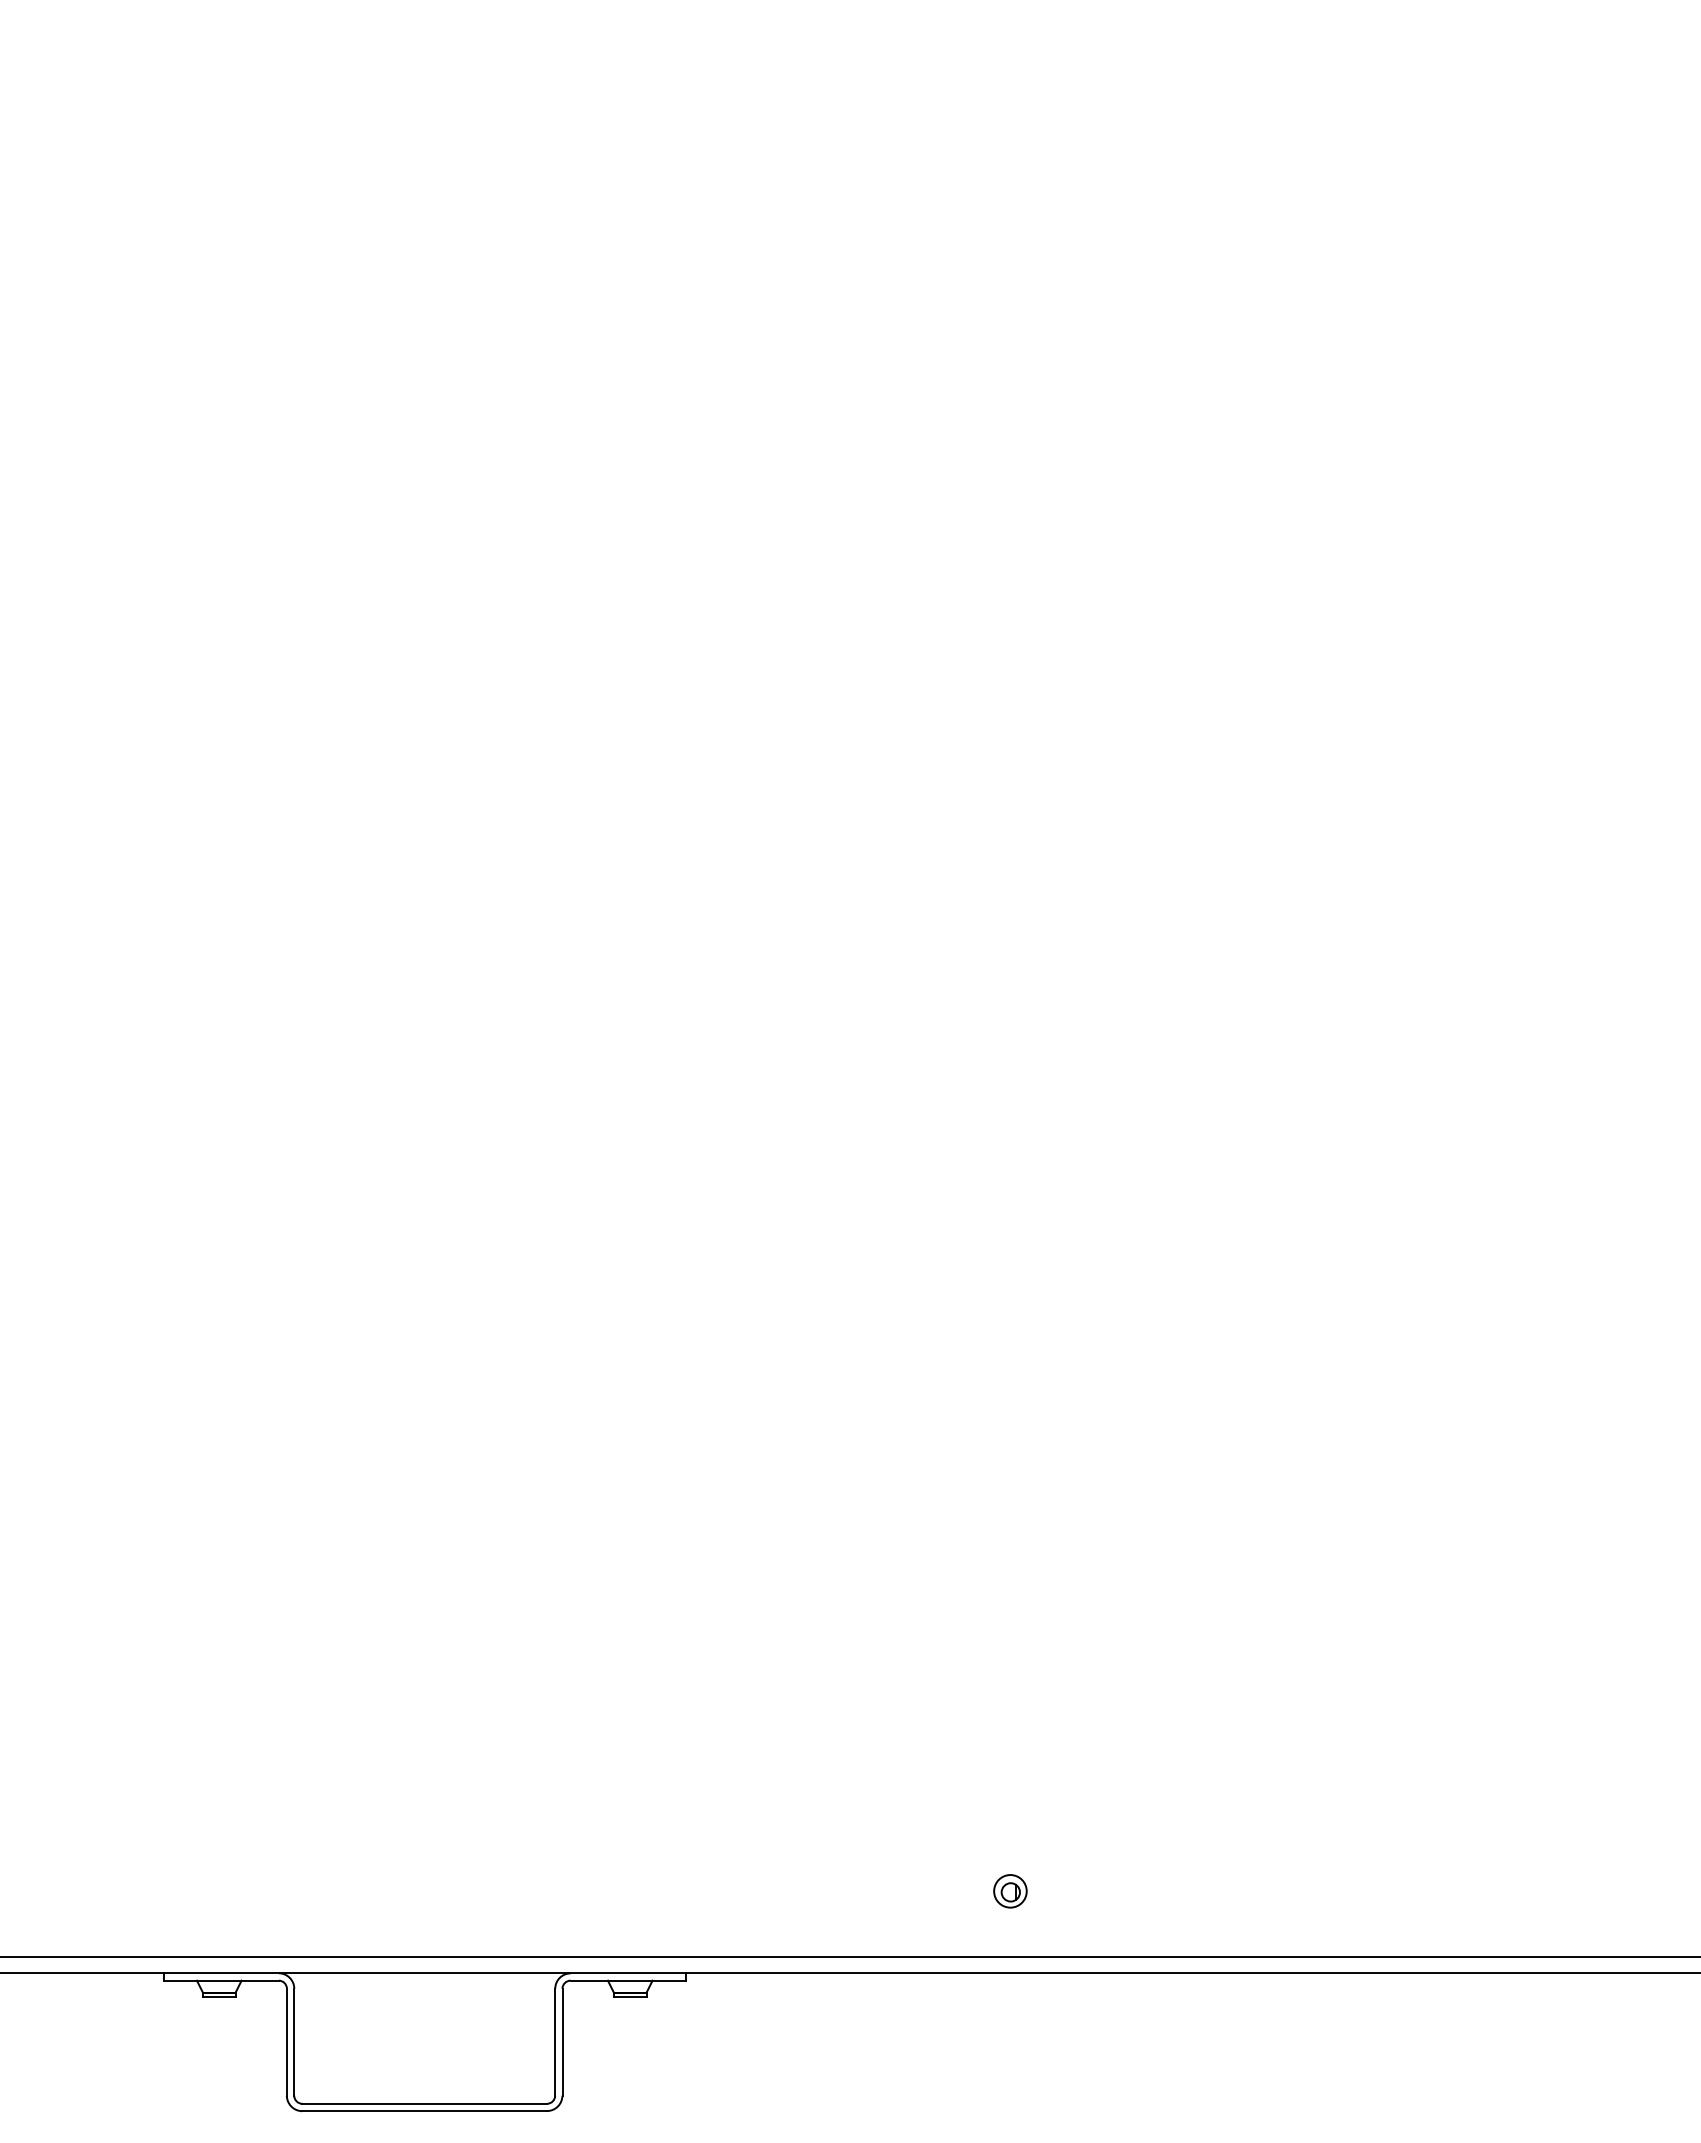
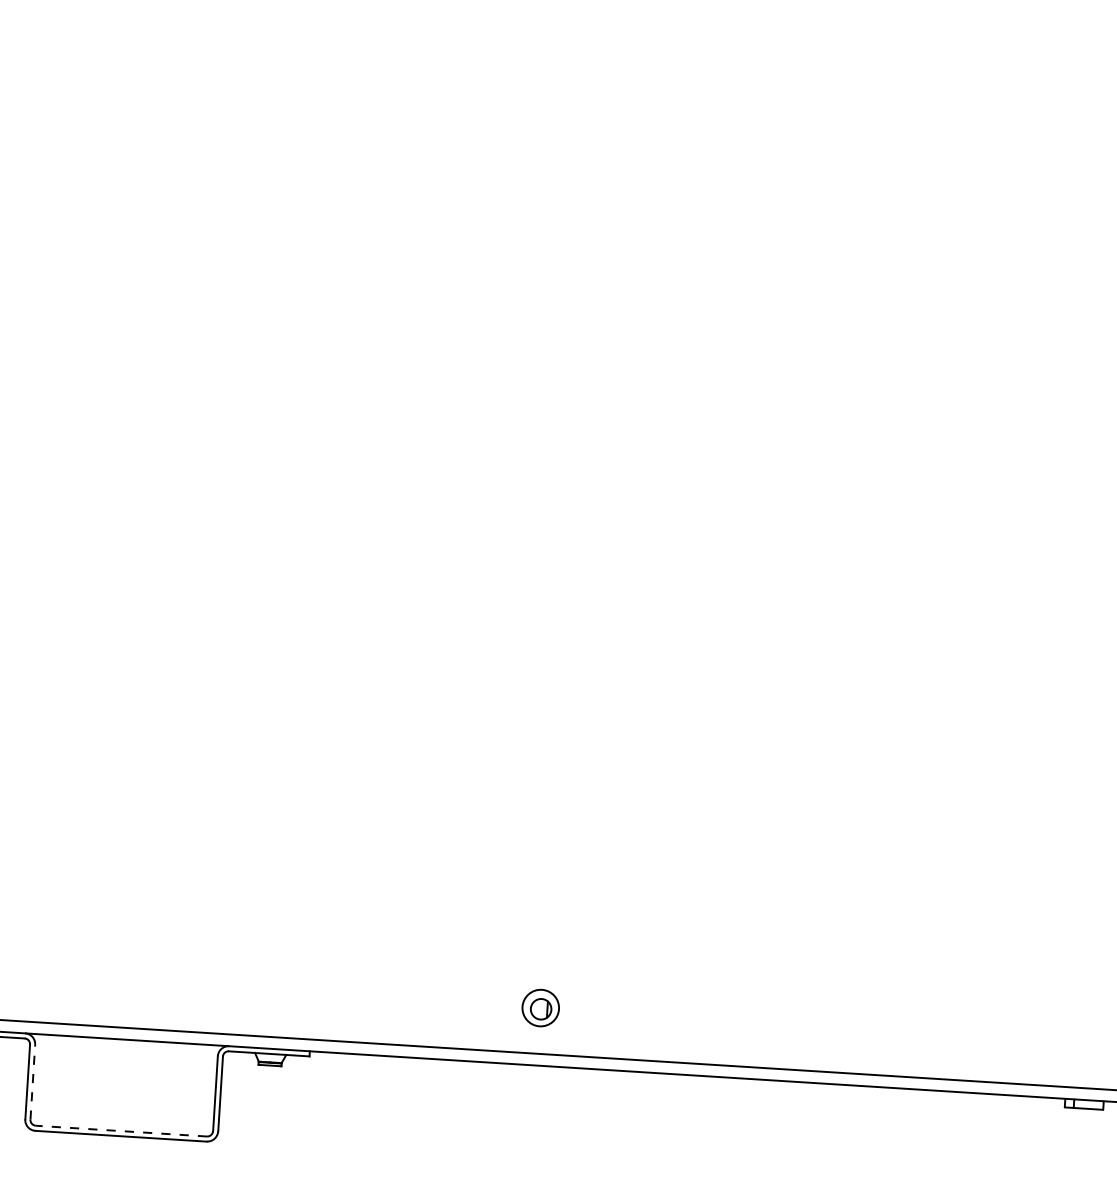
part: (1010, 1891) -> (540, 1008), size x1.6
line: (294, 2041) -> (33, 1081), solid -> dashed
line: (424, 2103) -> (121, 1130), solid -> dashed

